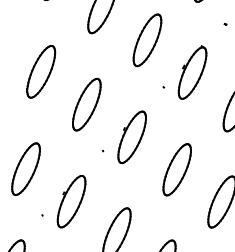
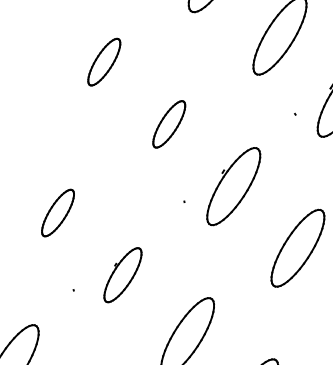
part: (41, 71) -> (104, 61), size x0.6
part: (86, 104) -> (168, 124), size x0.6
part: (25, 168) -> (57, 211), size x0.6
part: (71, 201) -> (122, 274), size x0.7

